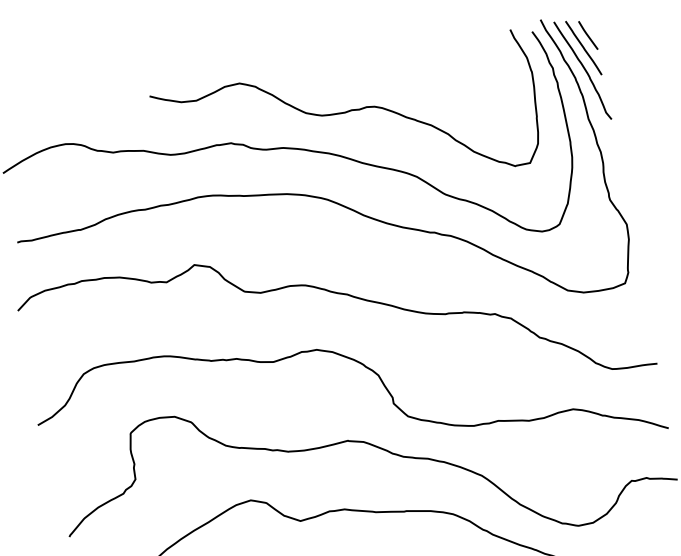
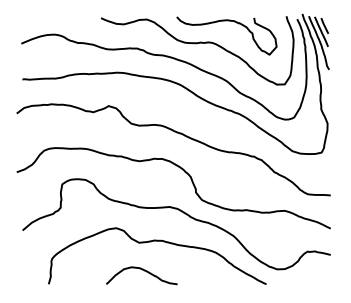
curve: (395, 60) -> (226, 21), added

